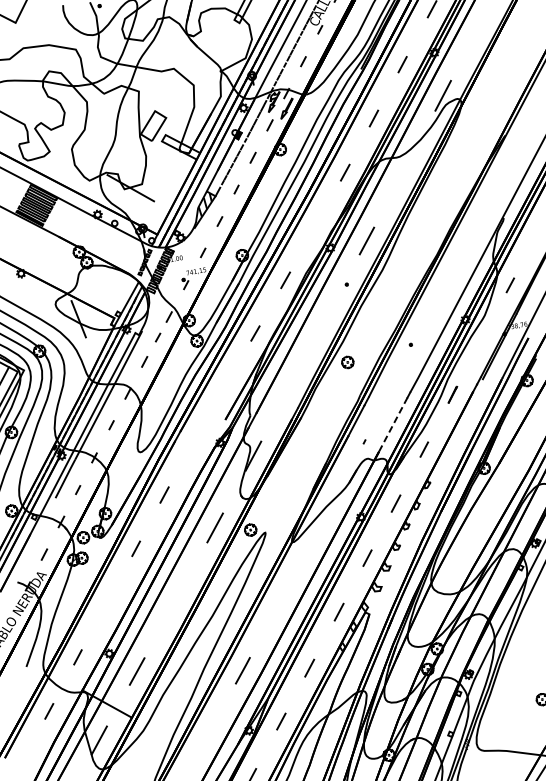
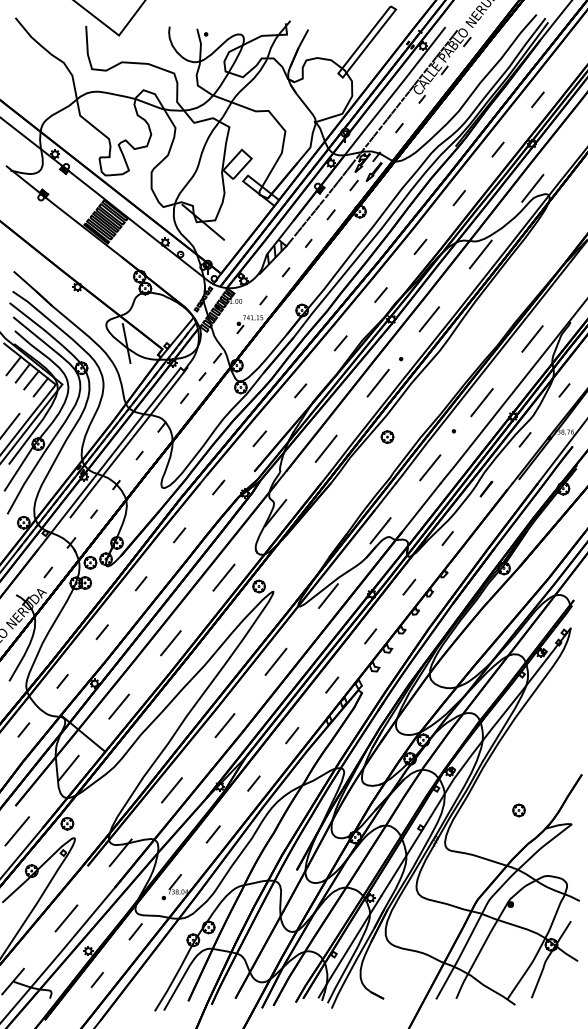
line: (404, 169) -> (480, 254), added
line: (315, 225) -> (380, 294), added
line: (470, 240) -> (532, 338), added
line: (328, 311) -> (377, 382), added
line: (432, 312) -> (481, 402), added
line: (480, 340) -> (524, 439), added
line: (289, 384) -> (325, 448), added
line: (394, 384) -> (430, 467), added
line: (224, 386) -> (259, 438), added
line: (393, 424) -> (421, 507), dashed -> solid
line: (193, 441) -> (218, 487), added
line: (357, 456) -> (379, 532), added
line: (319, 526) -> (328, 595), added
line: (280, 599) -> (275, 661), added
line: (175, 601) -> (170, 643), added
line: (106, 602) -> (101, 631), added
line: (202, 743) -> (171, 790), added

